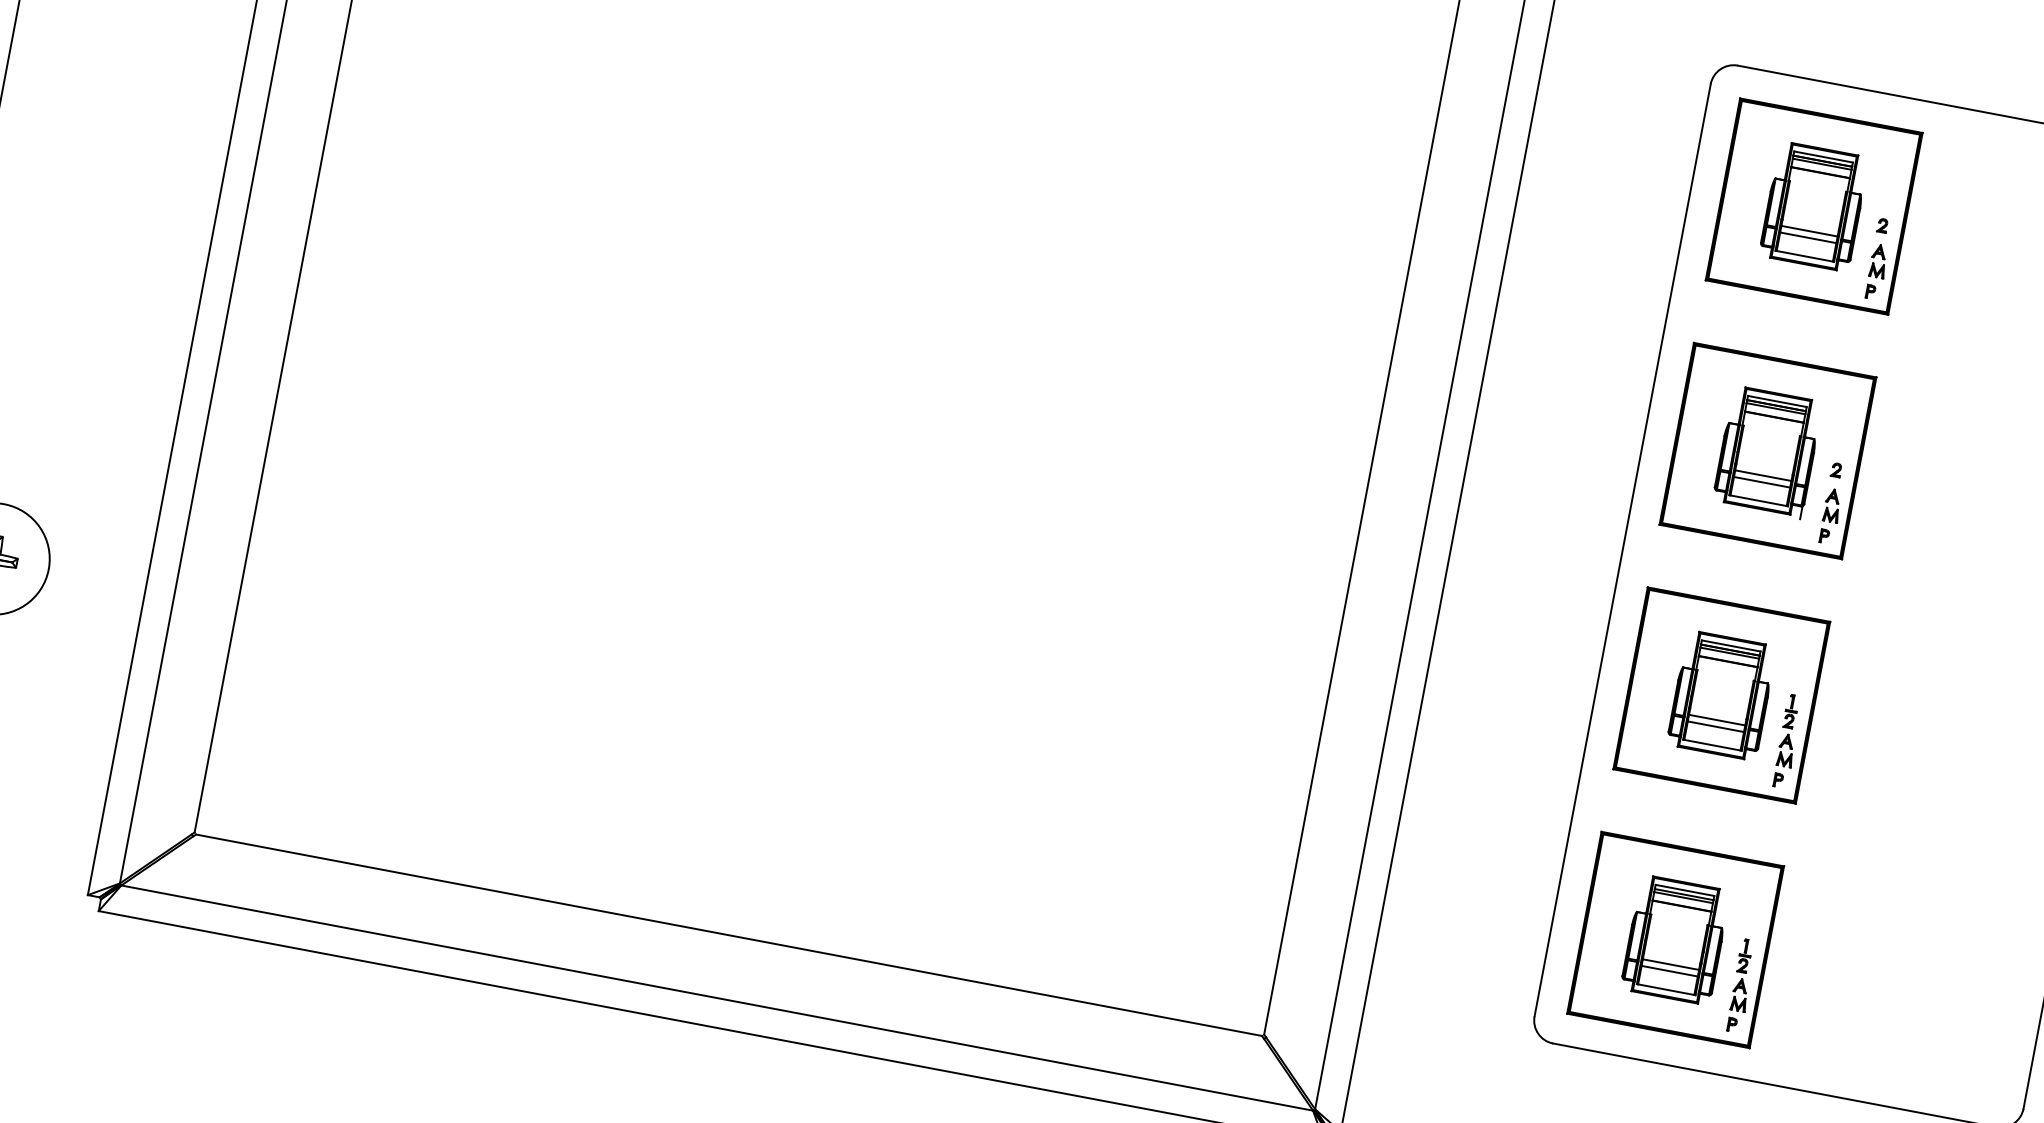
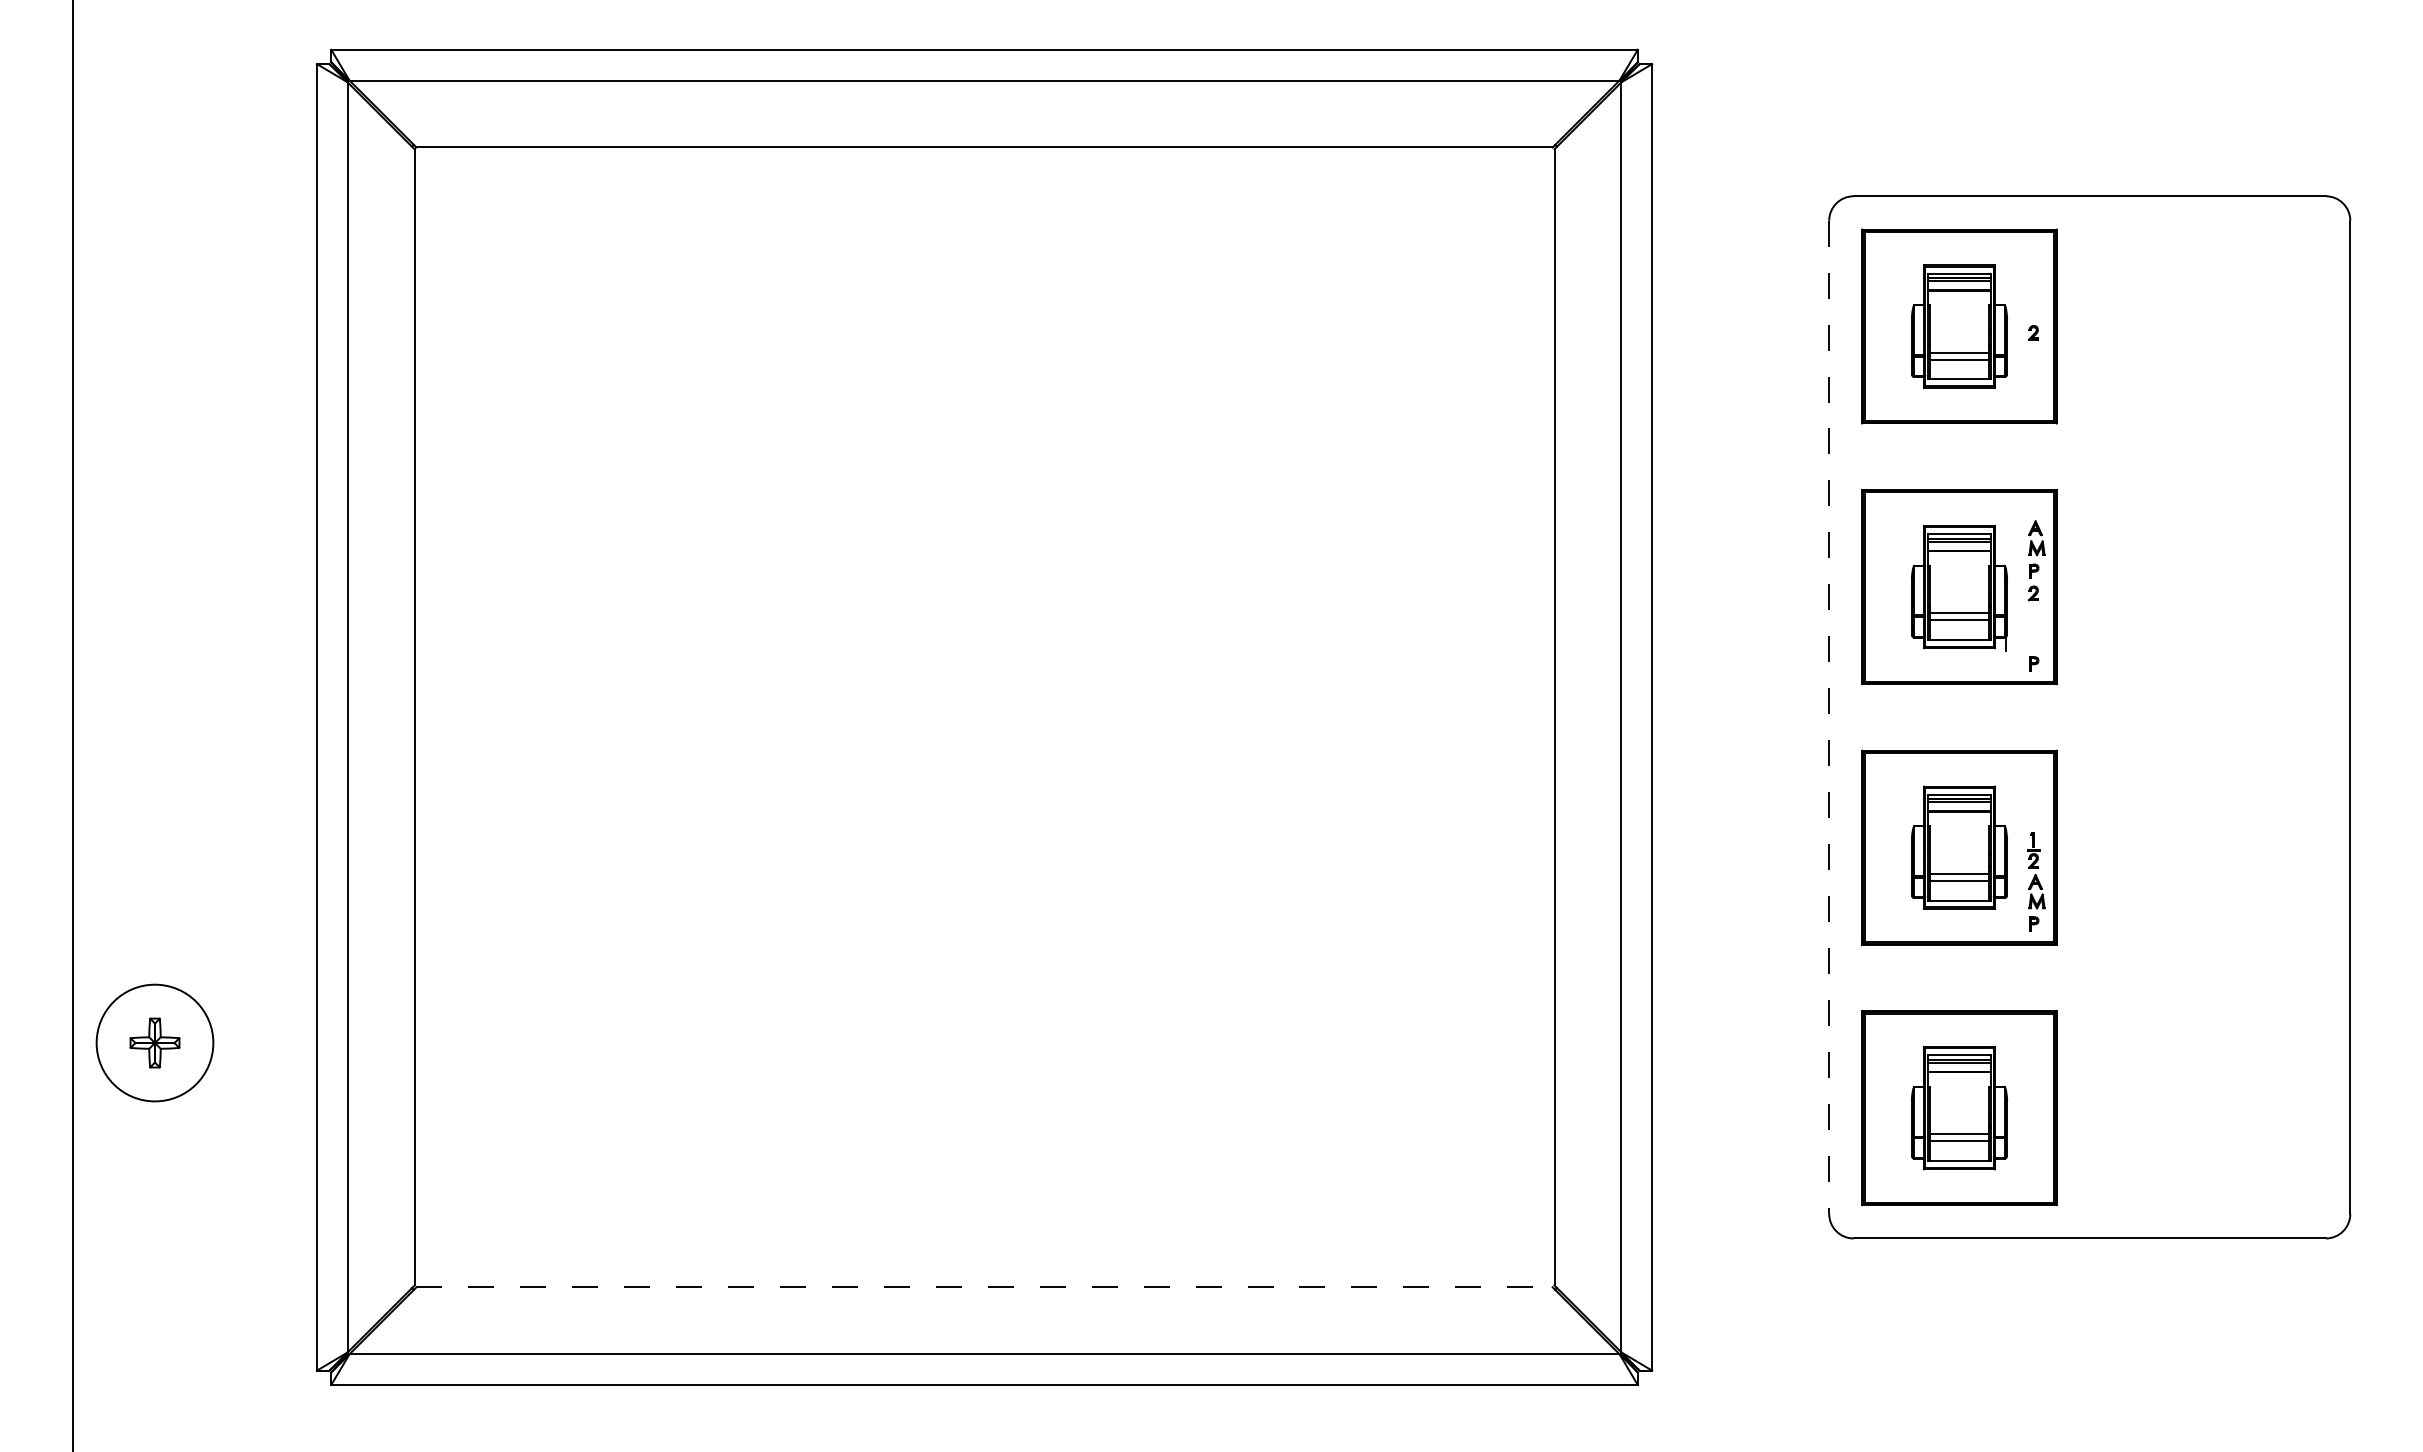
part: (1876, 271) -> (2036, 549), moved
part: (1832, 505) -> (2036, 630), removed
line: (1622, 550) -> (1829, 717), solid -> dashed
line: (729, 935) -> (985, 1287), solid -> dashed
part: (1741, 985) -> (2036, 1142), removed

